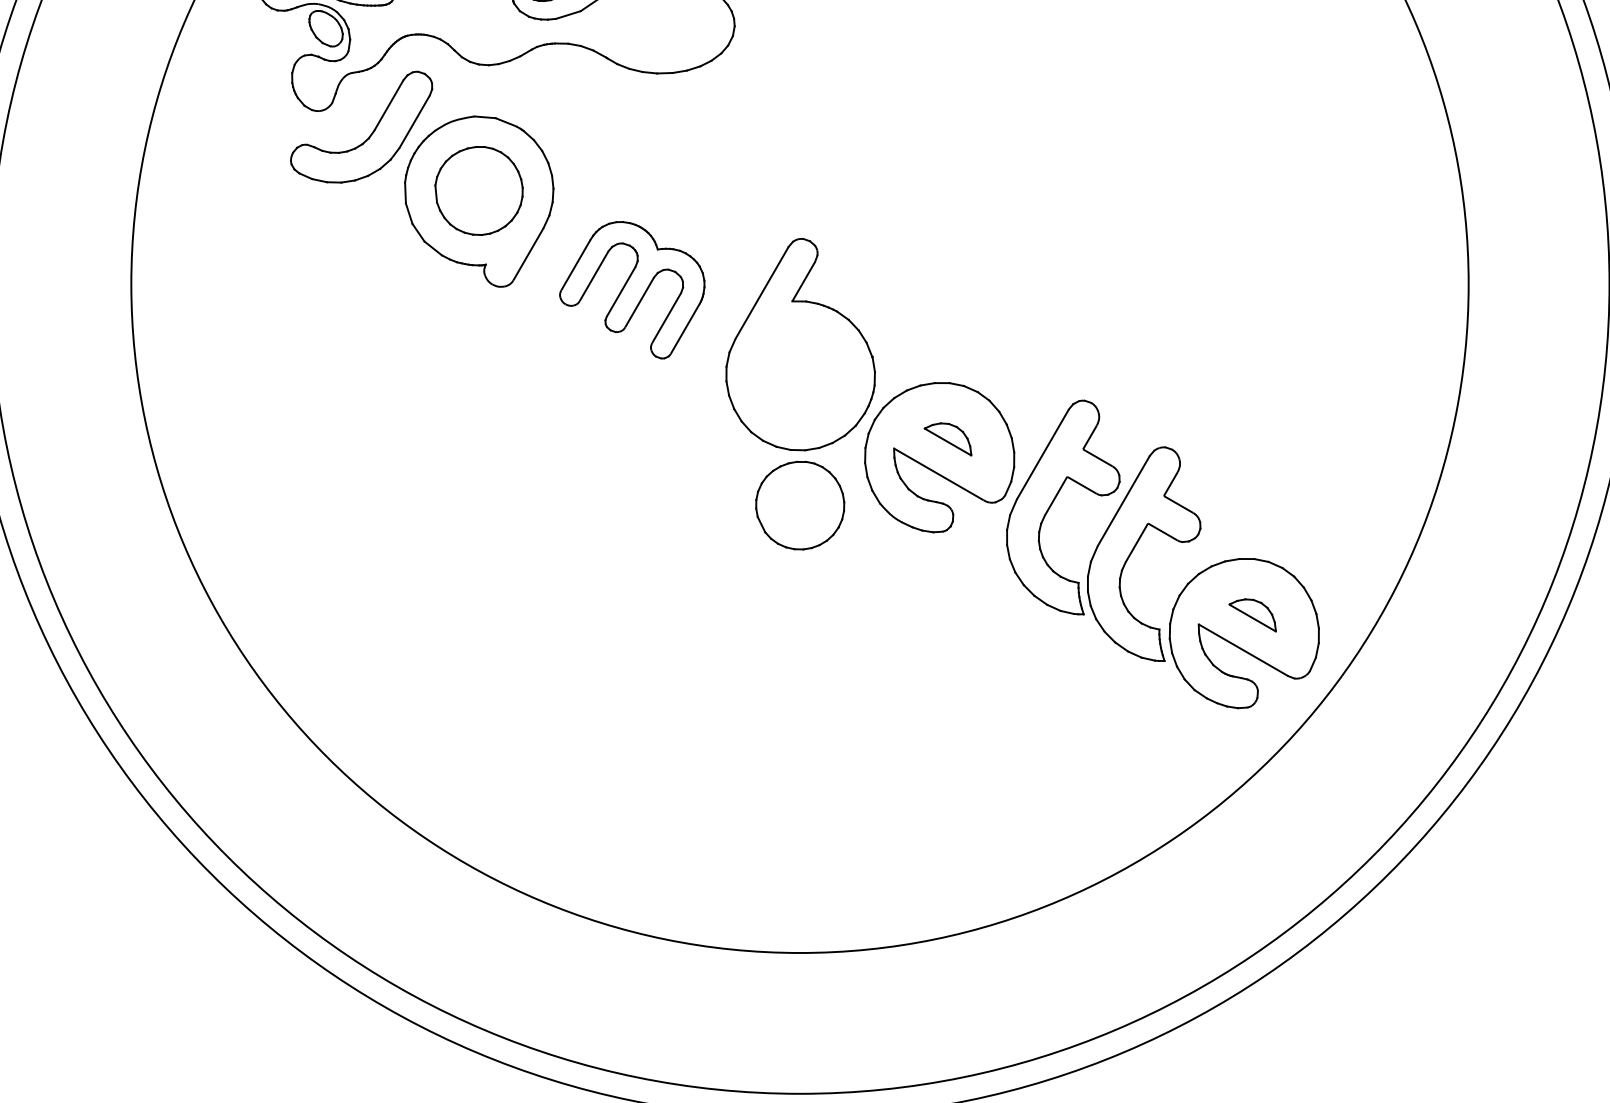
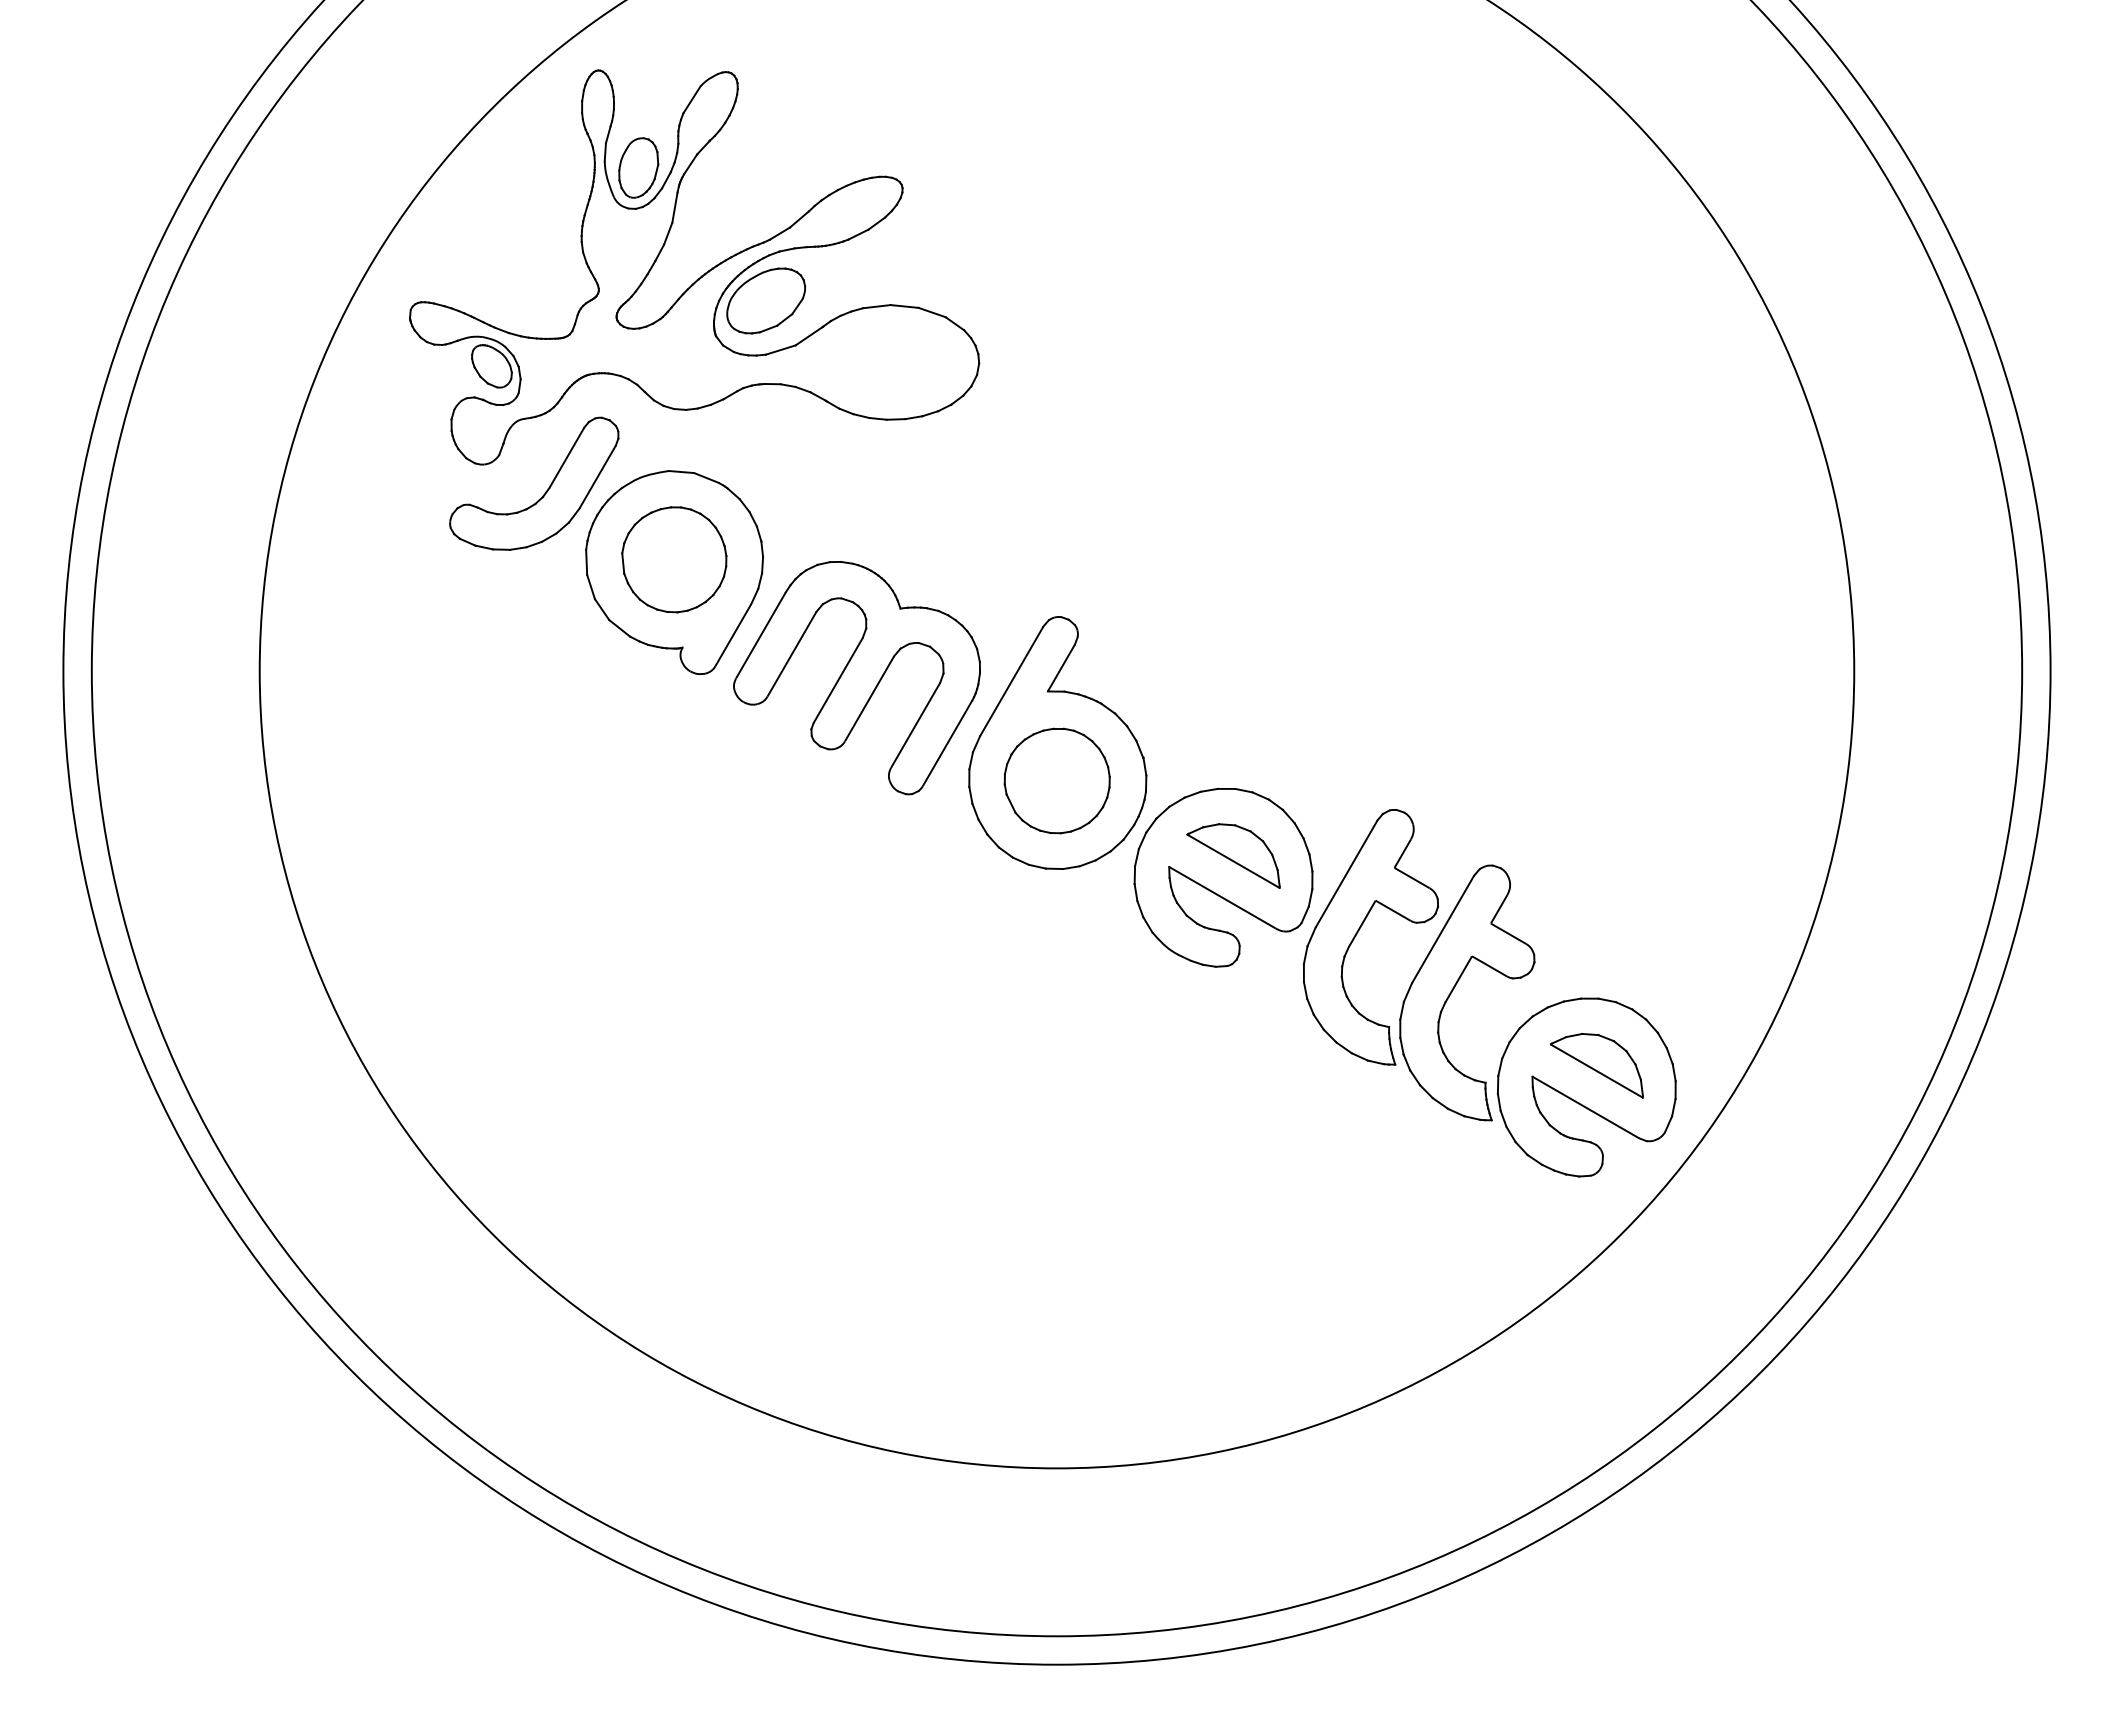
part: (631, 290) -> (856, 678), size x1.43
part: (948, 438) -> (1233, 855), size x1.67
part: (799, 505) -> (1056, 780), moved
part: (1252, 615) -> (1596, 1065), size x1.67

